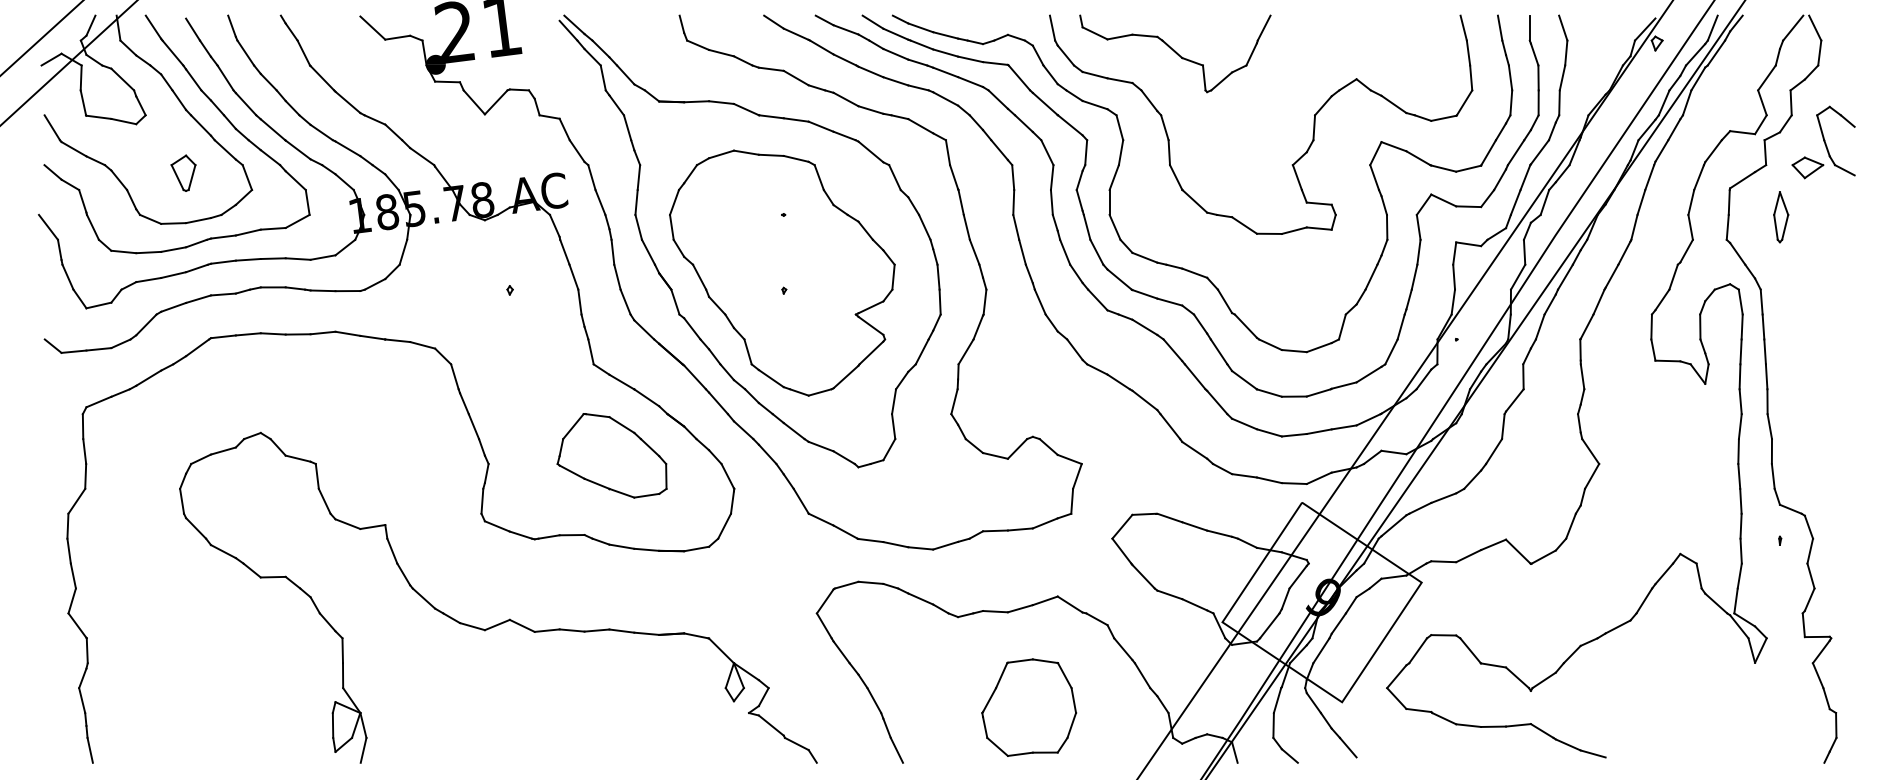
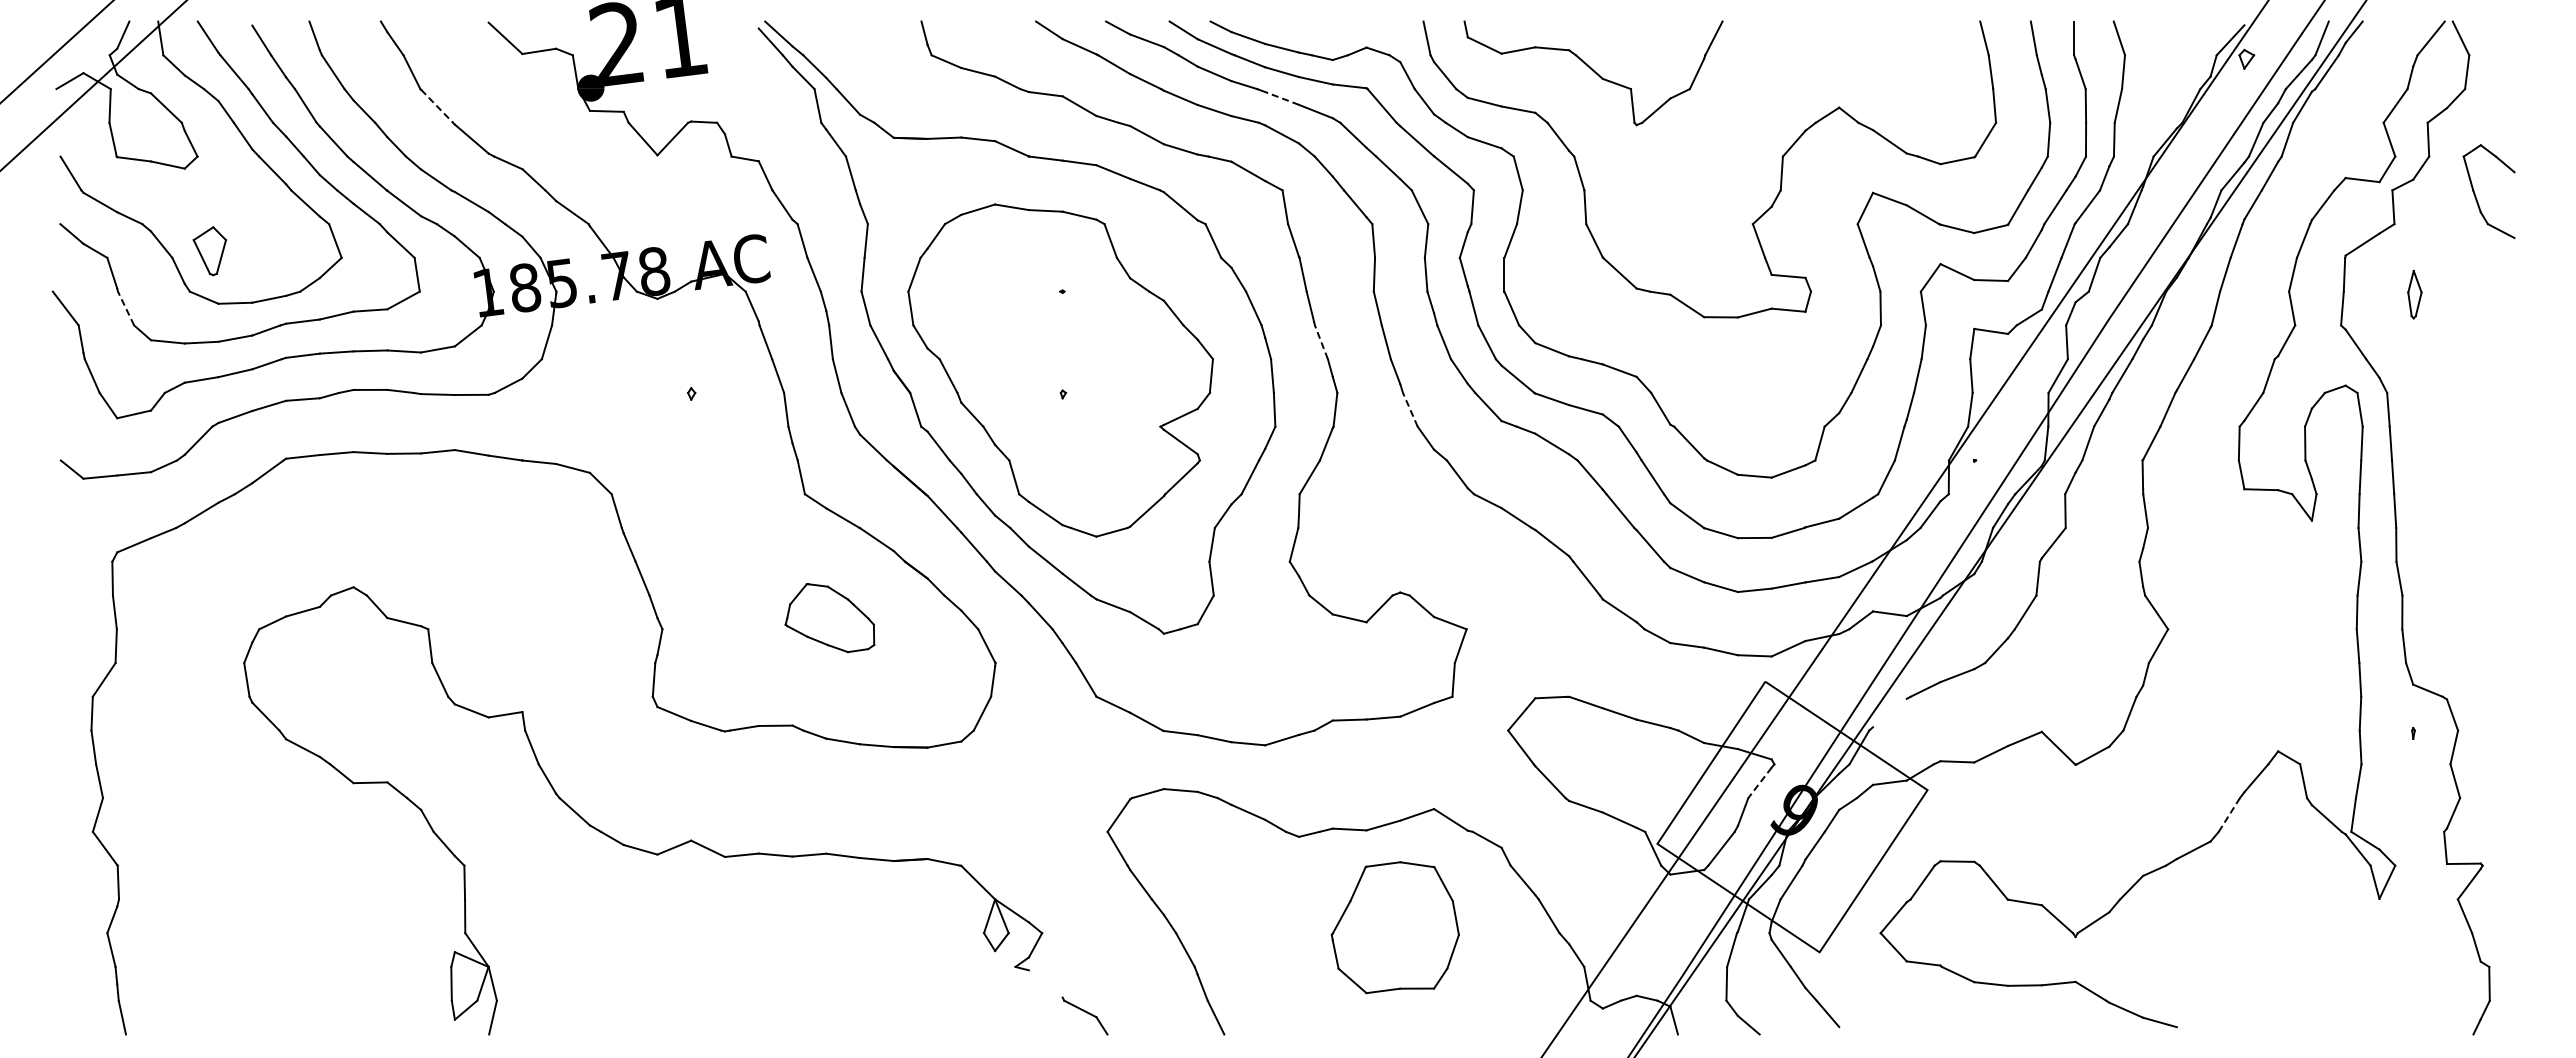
line: (945, 72) -> (1281, 98), solid -> dashed
line: (322, 78) -> (437, 106), solid -> dashed
part: (1807, 167) -> (2450, 227), removed
part: (183, 173) -> (209, 251), moved
part: (1780, 217) -> (2414, 294), size x0.7
line: (93, 227) -> (126, 308), solid -> dashed
line: (974, 251) -> (1321, 341), solid -> dashed
line: (1040, 301) -> (1410, 409), solid -> dashed
part: (611, 455) -> (829, 617), size x0.6
line: (1393, 525) -> (1889, 712), removed
line: (1297, 577) -> (1759, 783), solid -> dashed
line: (1644, 601) -> (2229, 815), solid -> dashed
part: (1028, 707) -> (1394, 927), moved
line: (771, 725) -> (1045, 983), removed

